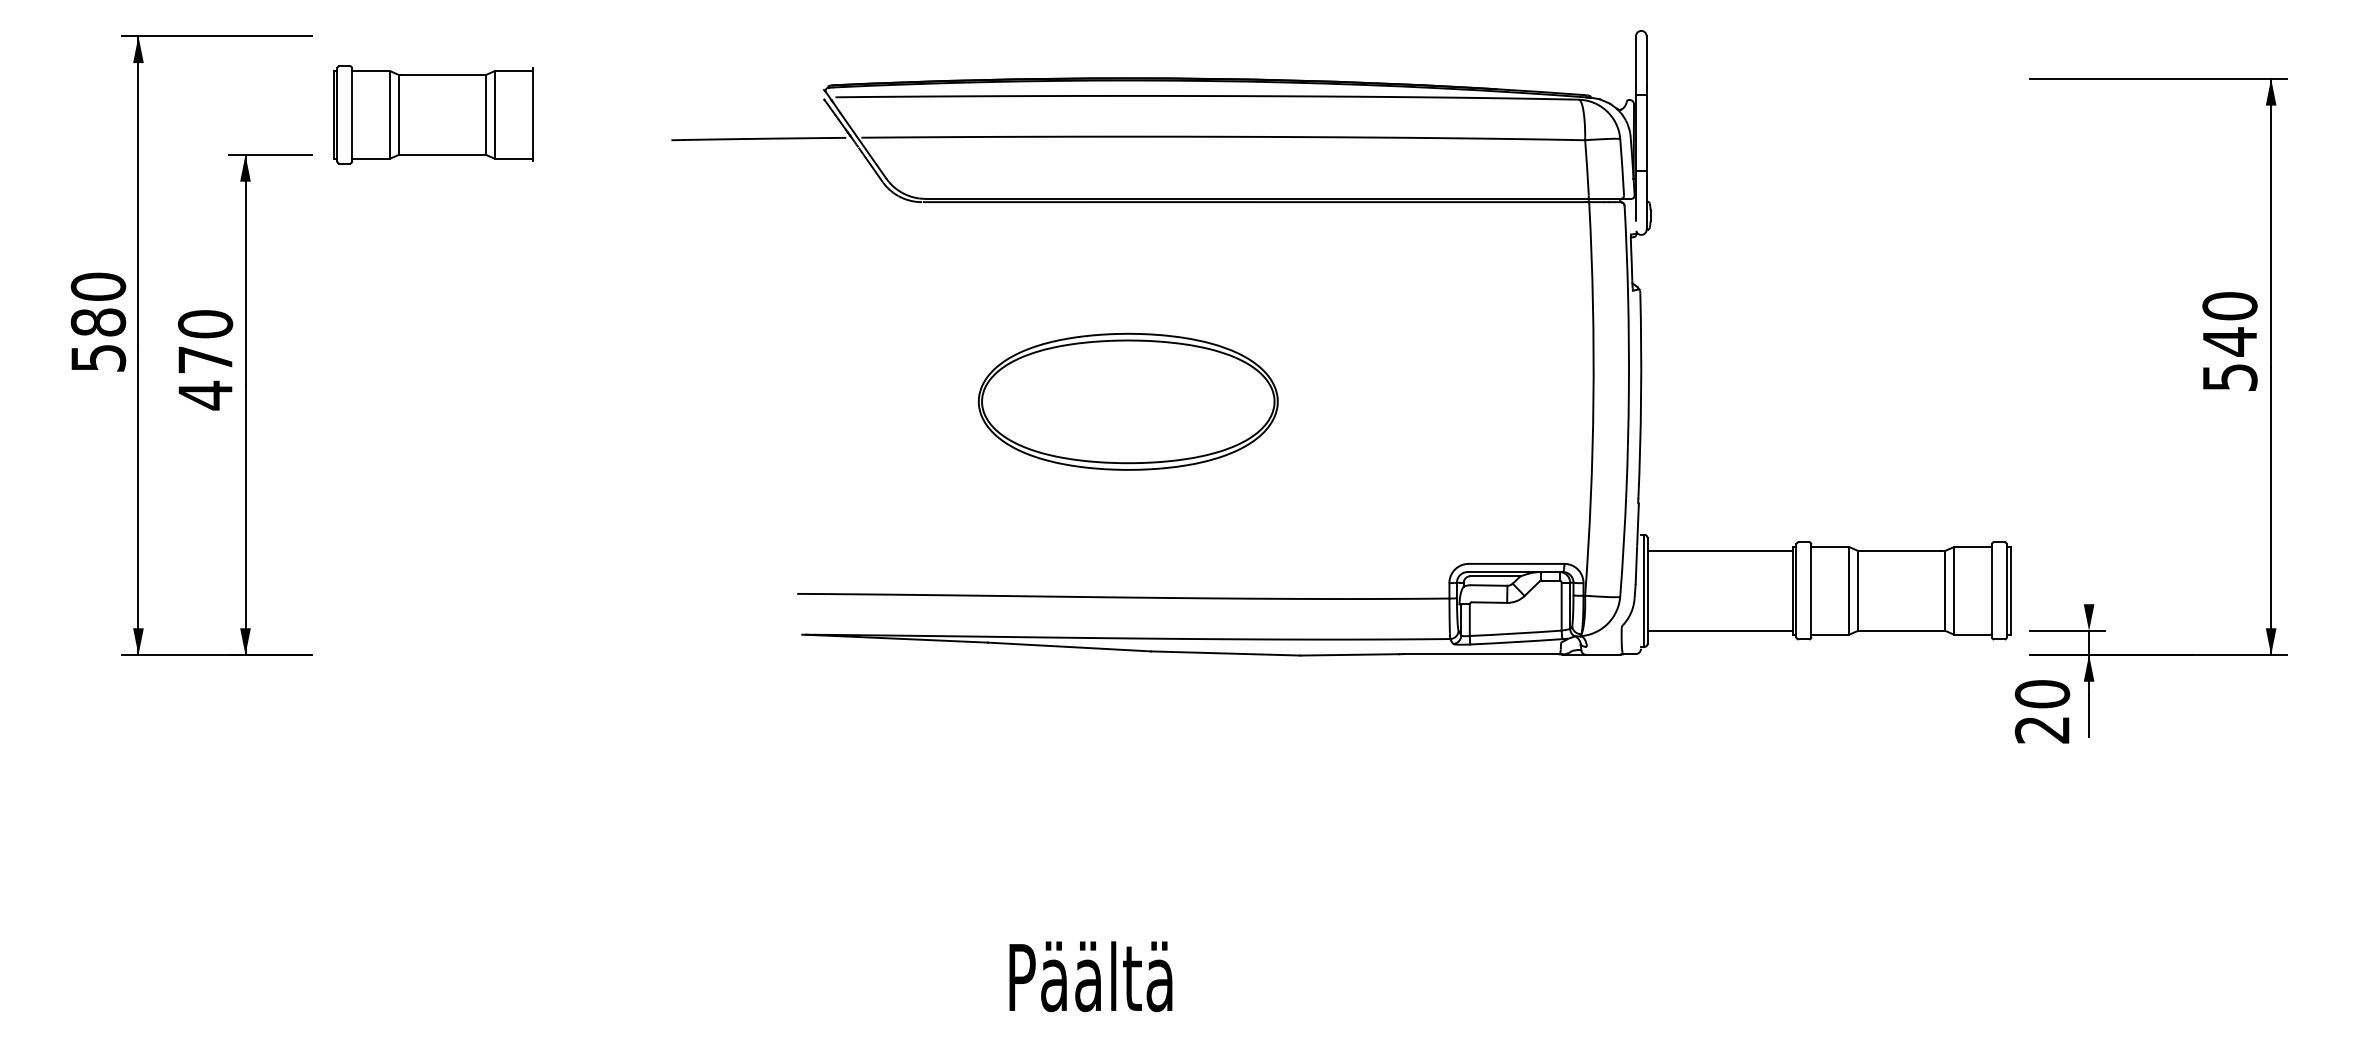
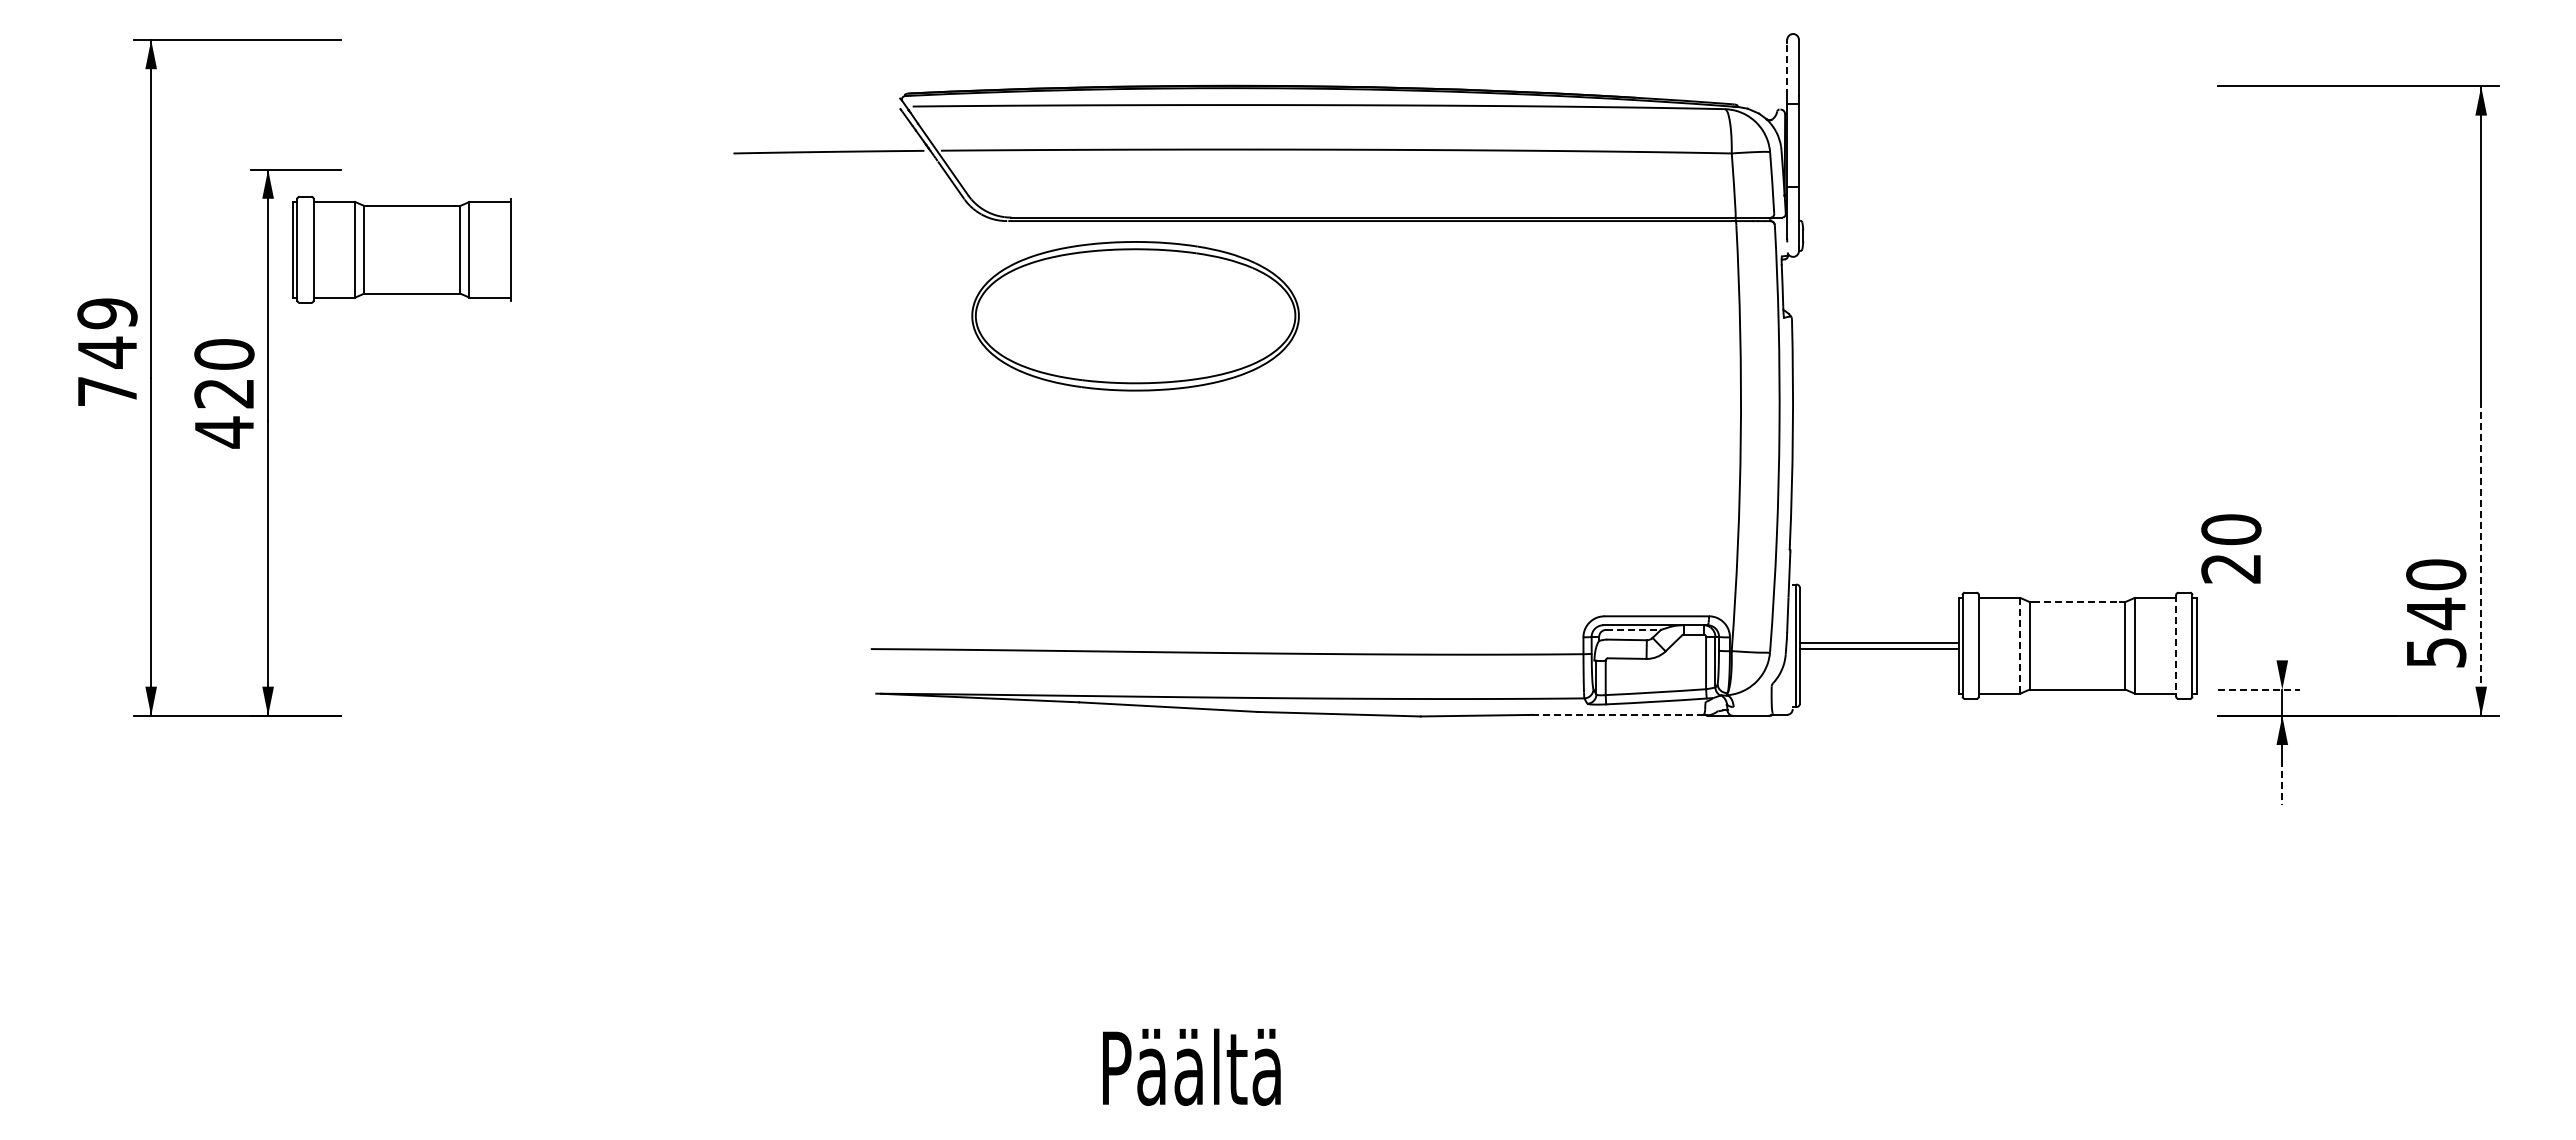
line: (1636, 63) -> (1787, 69), solid -> dashed
part: (432, 114) -> (401, 249), moved
text: (98, 322) -> (107, 352), 580 -> 749
text: (2230, 341) -> (2436, 613), moved
text: (204, 359) -> (223, 393), 470 -> 420
part: (1128, 402) -> (1135, 316), moved
line: (2271, 510) -> (2481, 558), solid -> dashed
line: (1719, 551) -> (1878, 649), moved
line: (1900, 551) -> (2076, 602), solid -> dashed
line: (1496, 575) -> (1634, 629), solid -> dashed
line: (1849, 590) -> (2020, 645), solid -> dashed
line: (1992, 590) -> (2176, 645), solid -> dashed
line: (1719, 630) -> (1878, 642), moved
line: (2068, 630) -> (2259, 689), solid -> dashed
line: (1480, 653) -> (1617, 714), solid -> dashed
text: (2042, 711) -> (2231, 548), moved
line: (2089, 716) -> (2282, 782), solid -> dashed

